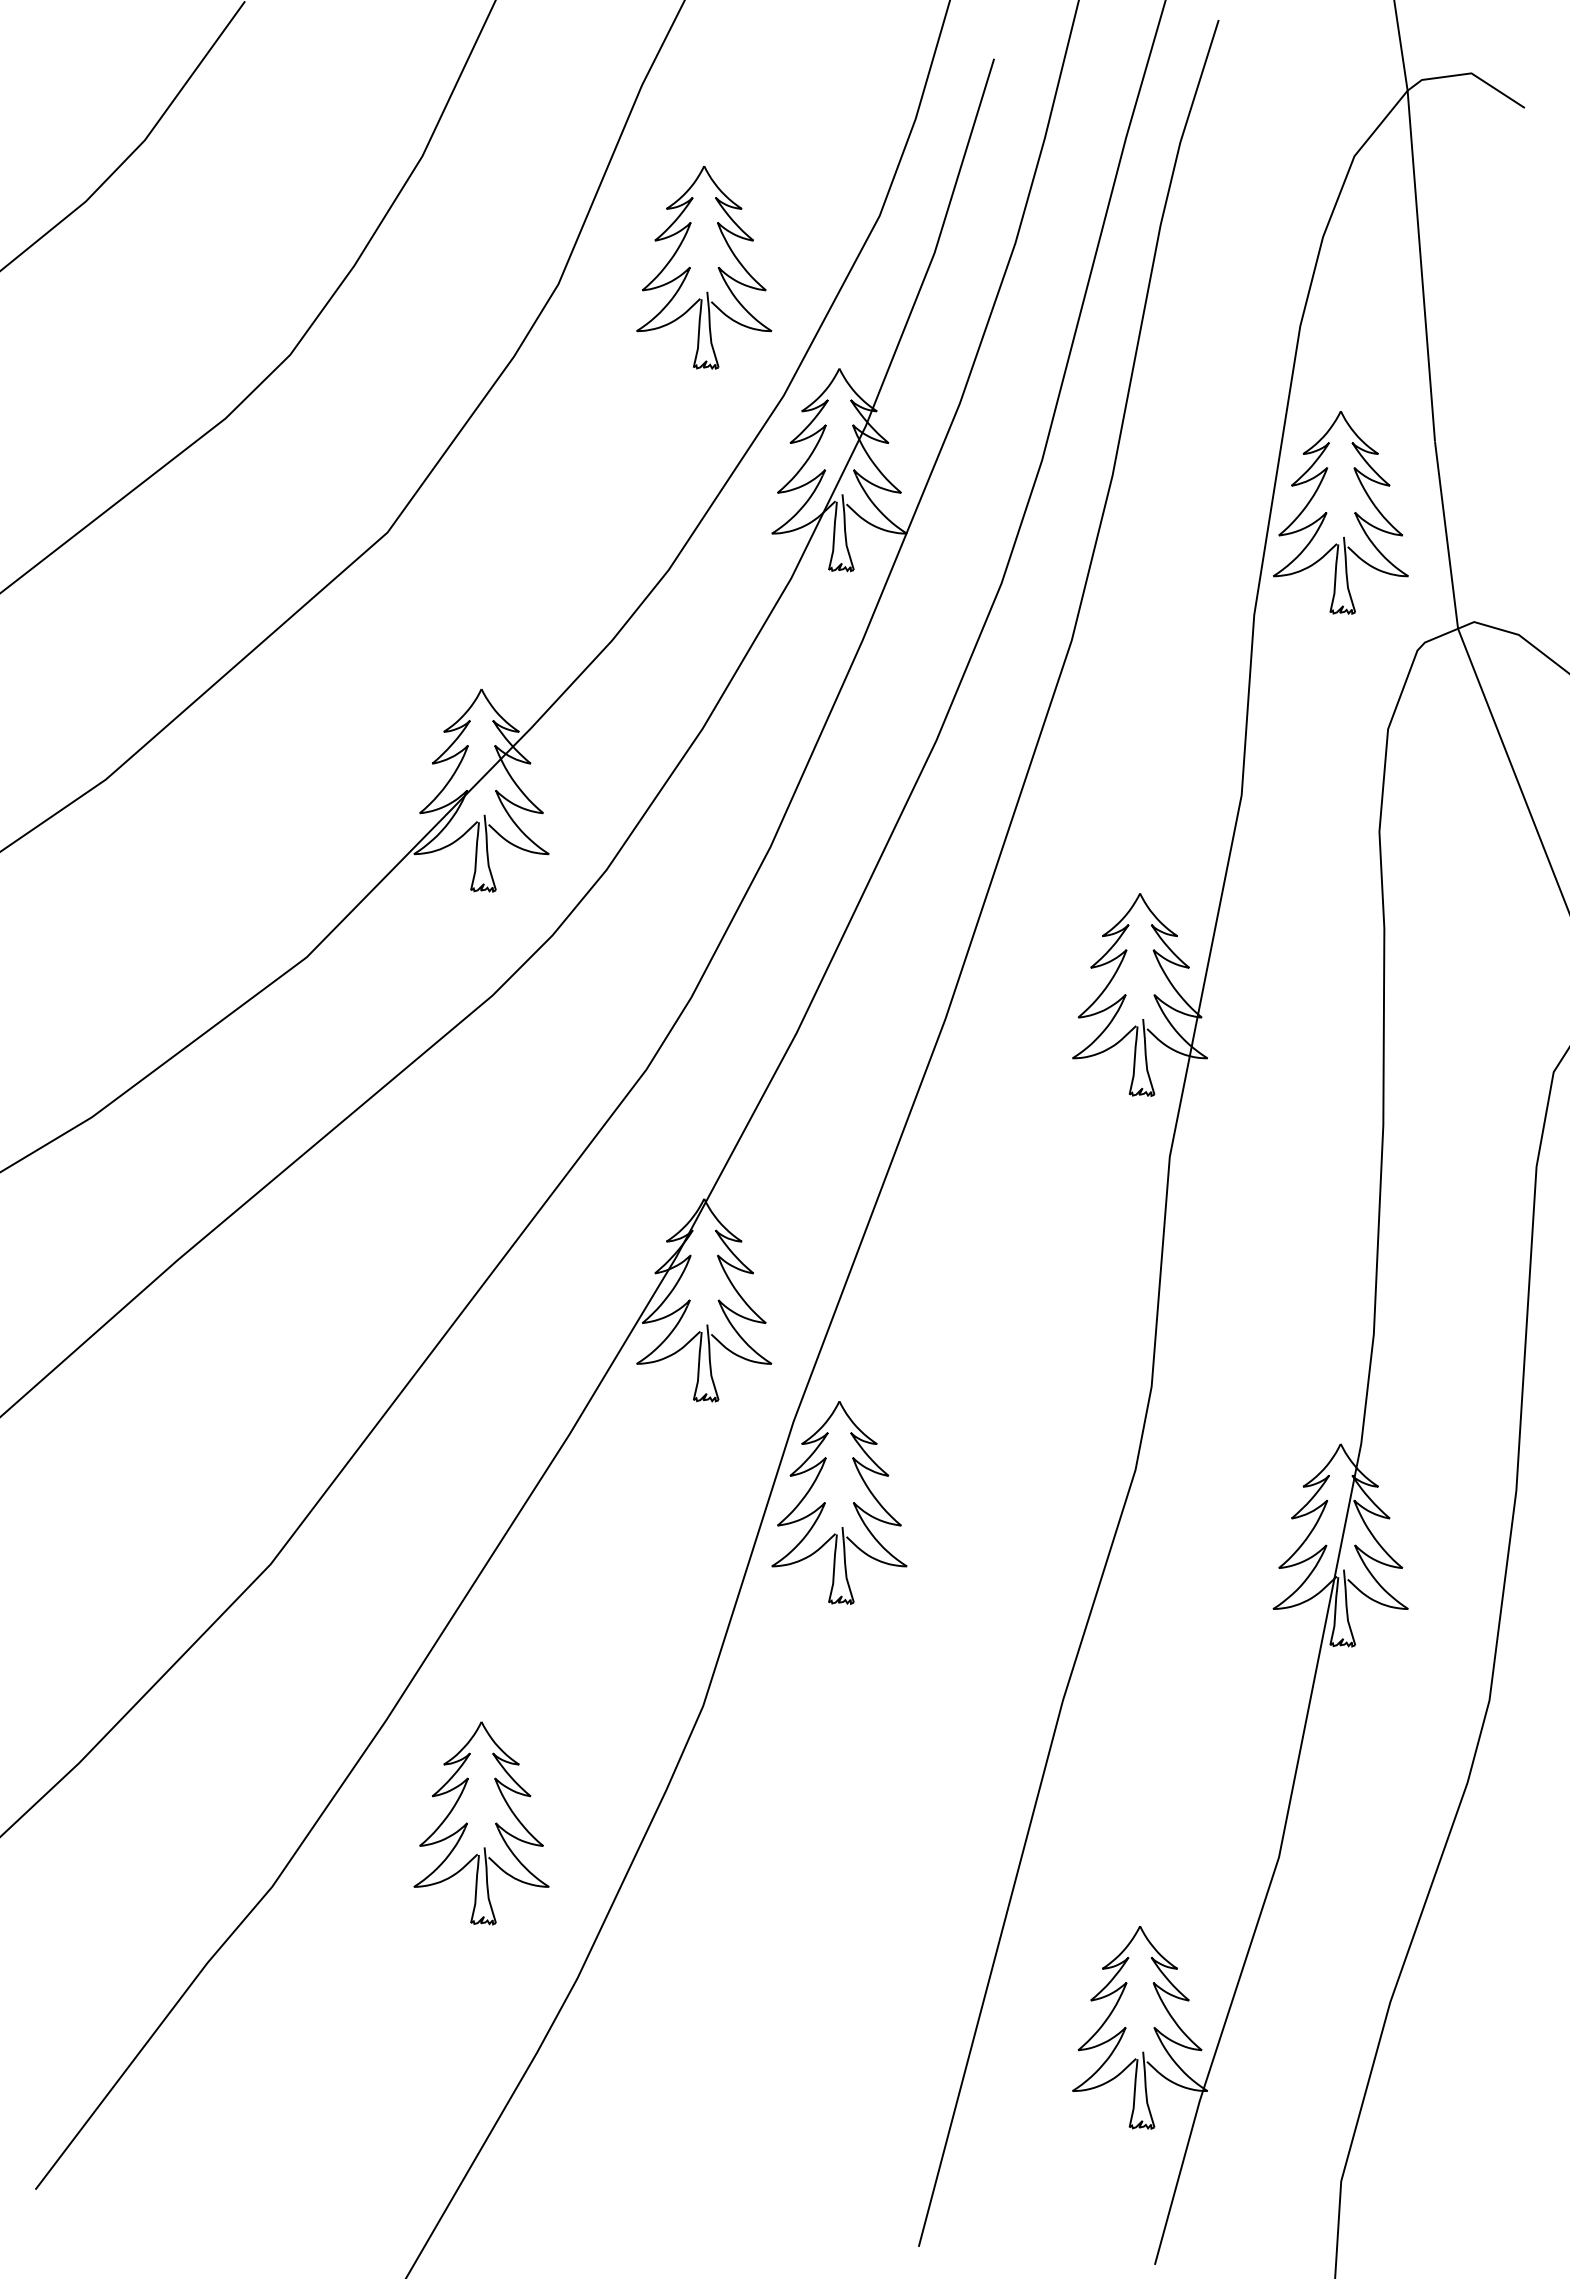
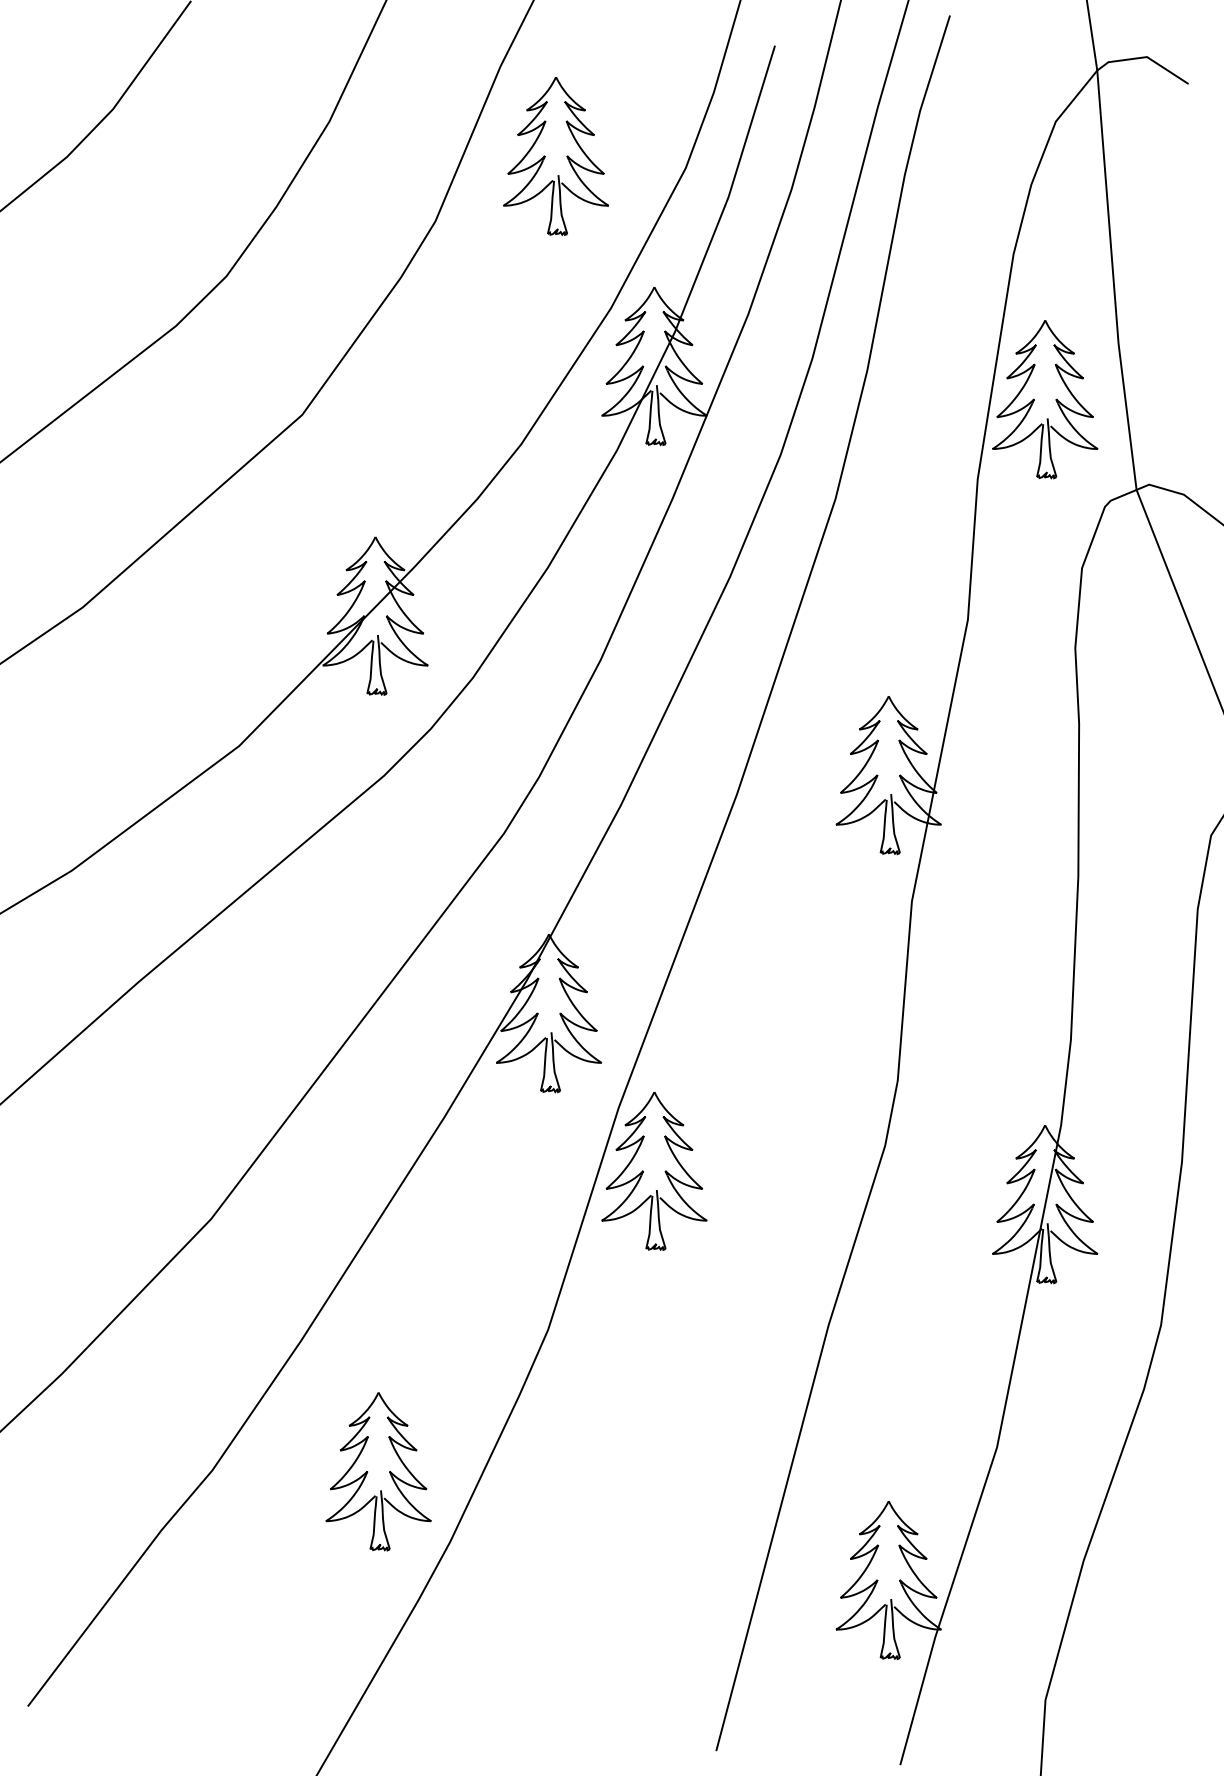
part: (717, 267) -> (566, 156), moved
part: (467, 1823) -> (367, 1471), moved

